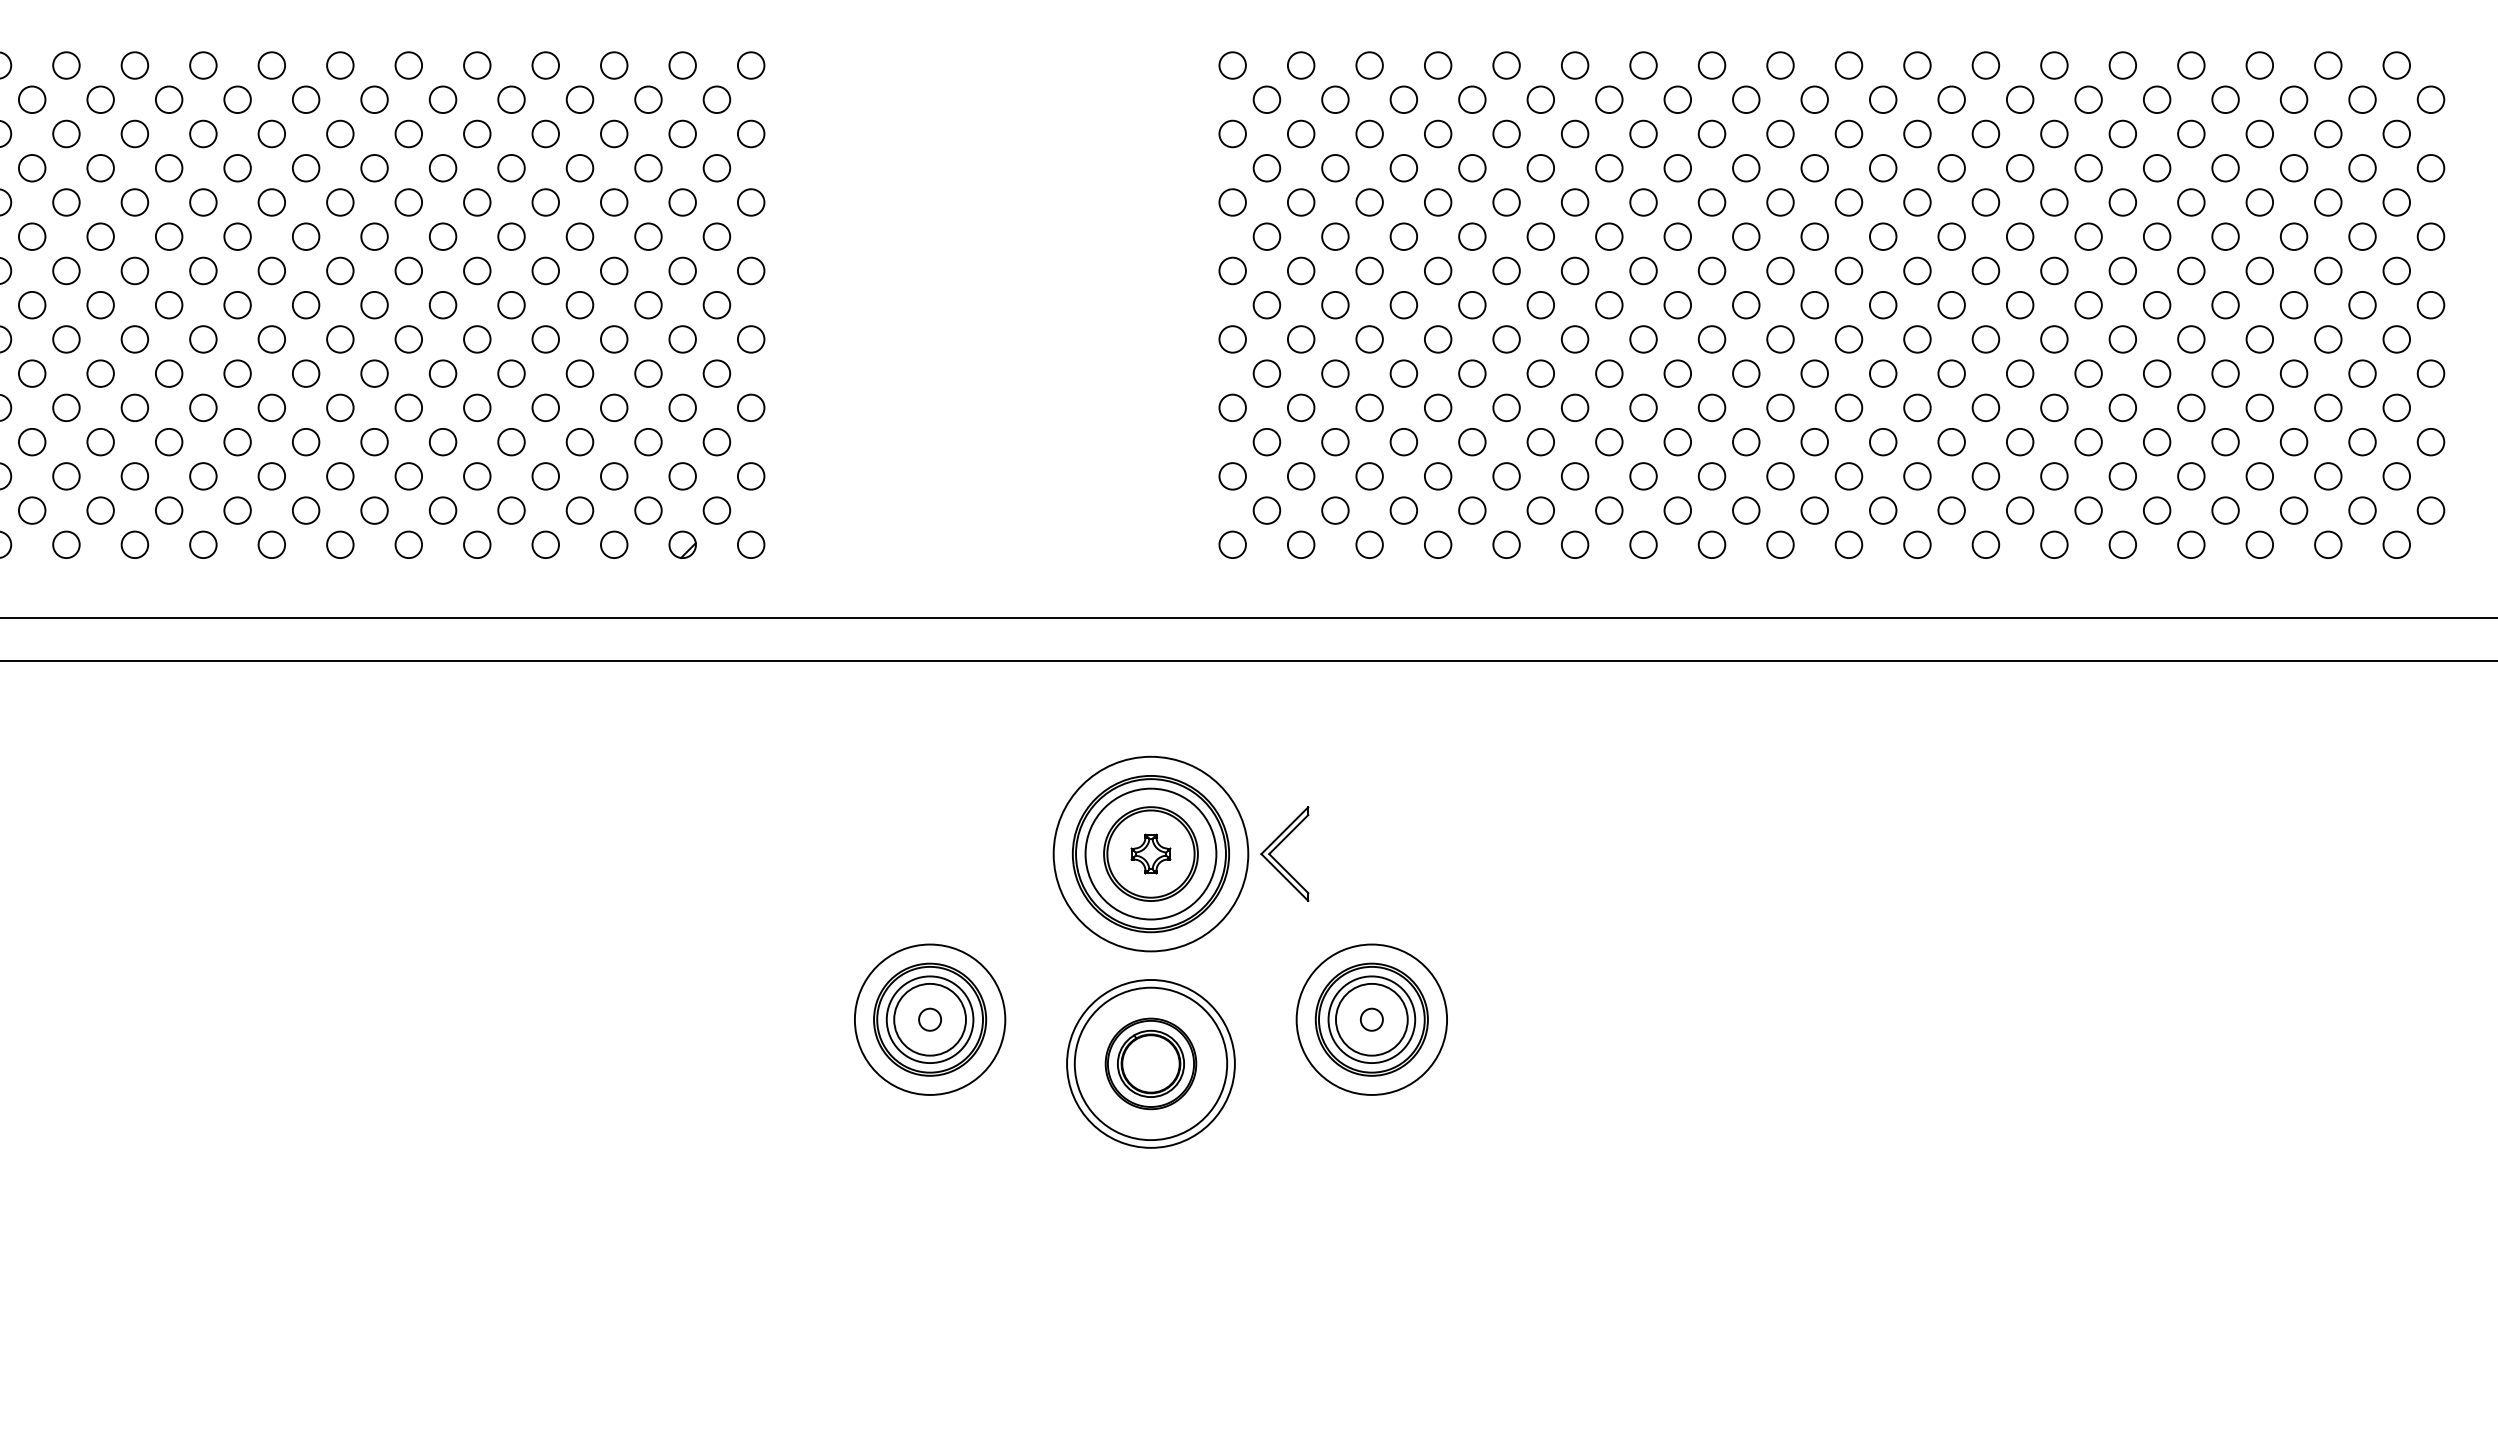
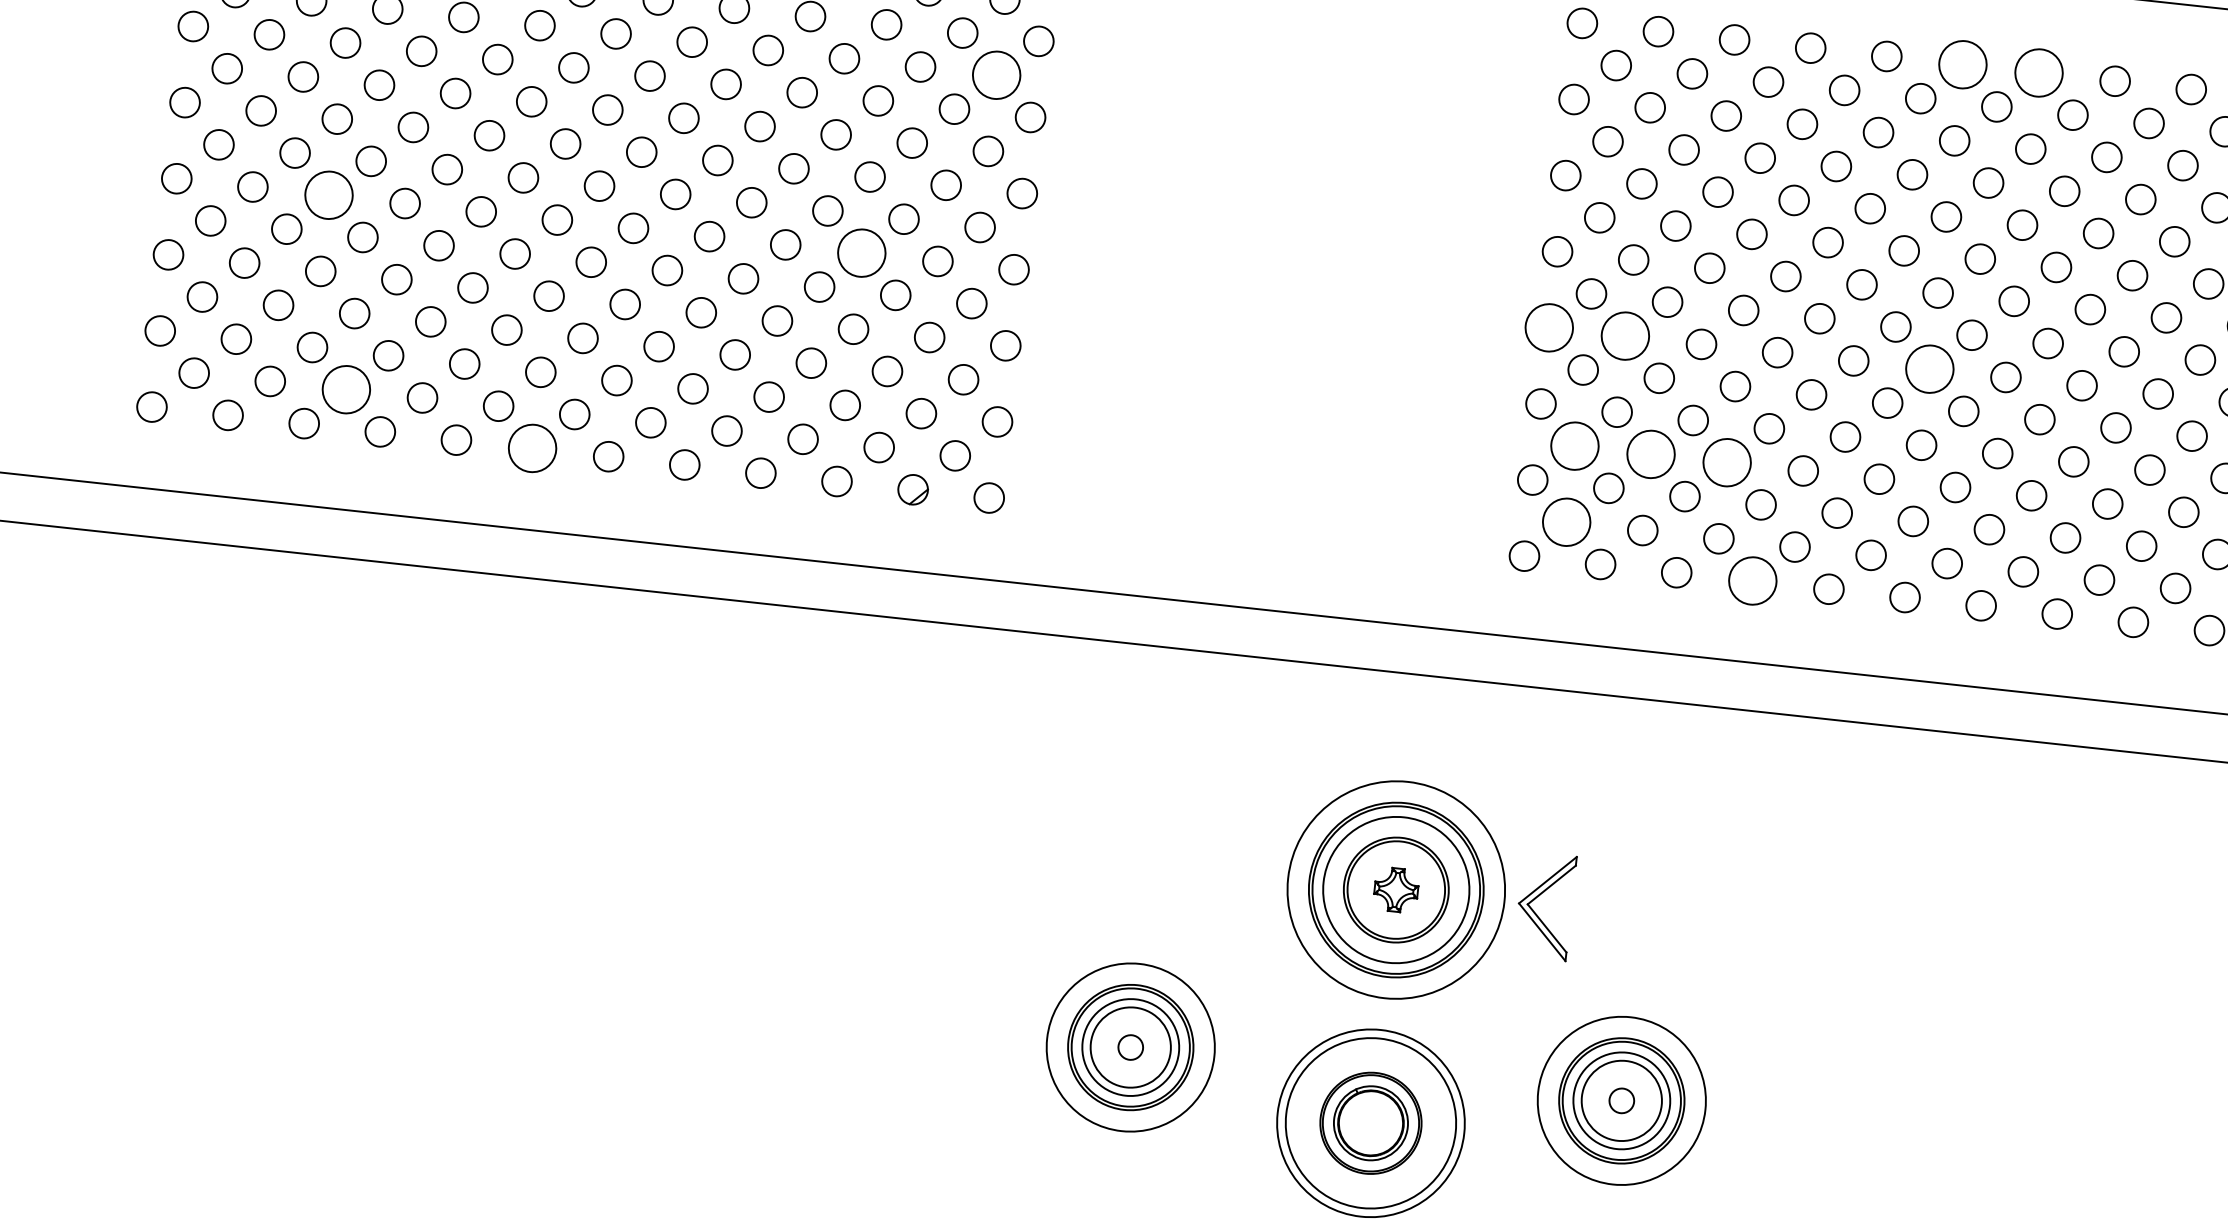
circle: (1574, 65) -> (1962, 64), size x1.6
circle: (1643, 65) -> (2038, 72), size x1.6
circle: (716, 168) -> (996, 75), size x1.6
circle: (134, 339) -> (328, 195), size x1.6
circle: (614, 339) -> (862, 253), size x1.6
circle: (1232, 339) -> (1549, 327), size x1.6
circle: (1300, 339) -> (1624, 336), size x1.6
circle: (1574, 339) -> (1929, 369), size x1.6
circle: (1266, 441) -> (1574, 445), size x1.6
circle: (1335, 441) -> (1651, 453), size x1.6
circle: (1403, 441) -> (1726, 461), size x1.6
circle: (168, 510) -> (345, 389), size x1.6
circle: (1266, 510) -> (1566, 522), size x1.6
circle: (340, 544) -> (532, 448), size x1.6
circle: (1437, 544) -> (1752, 580), size x1.6

